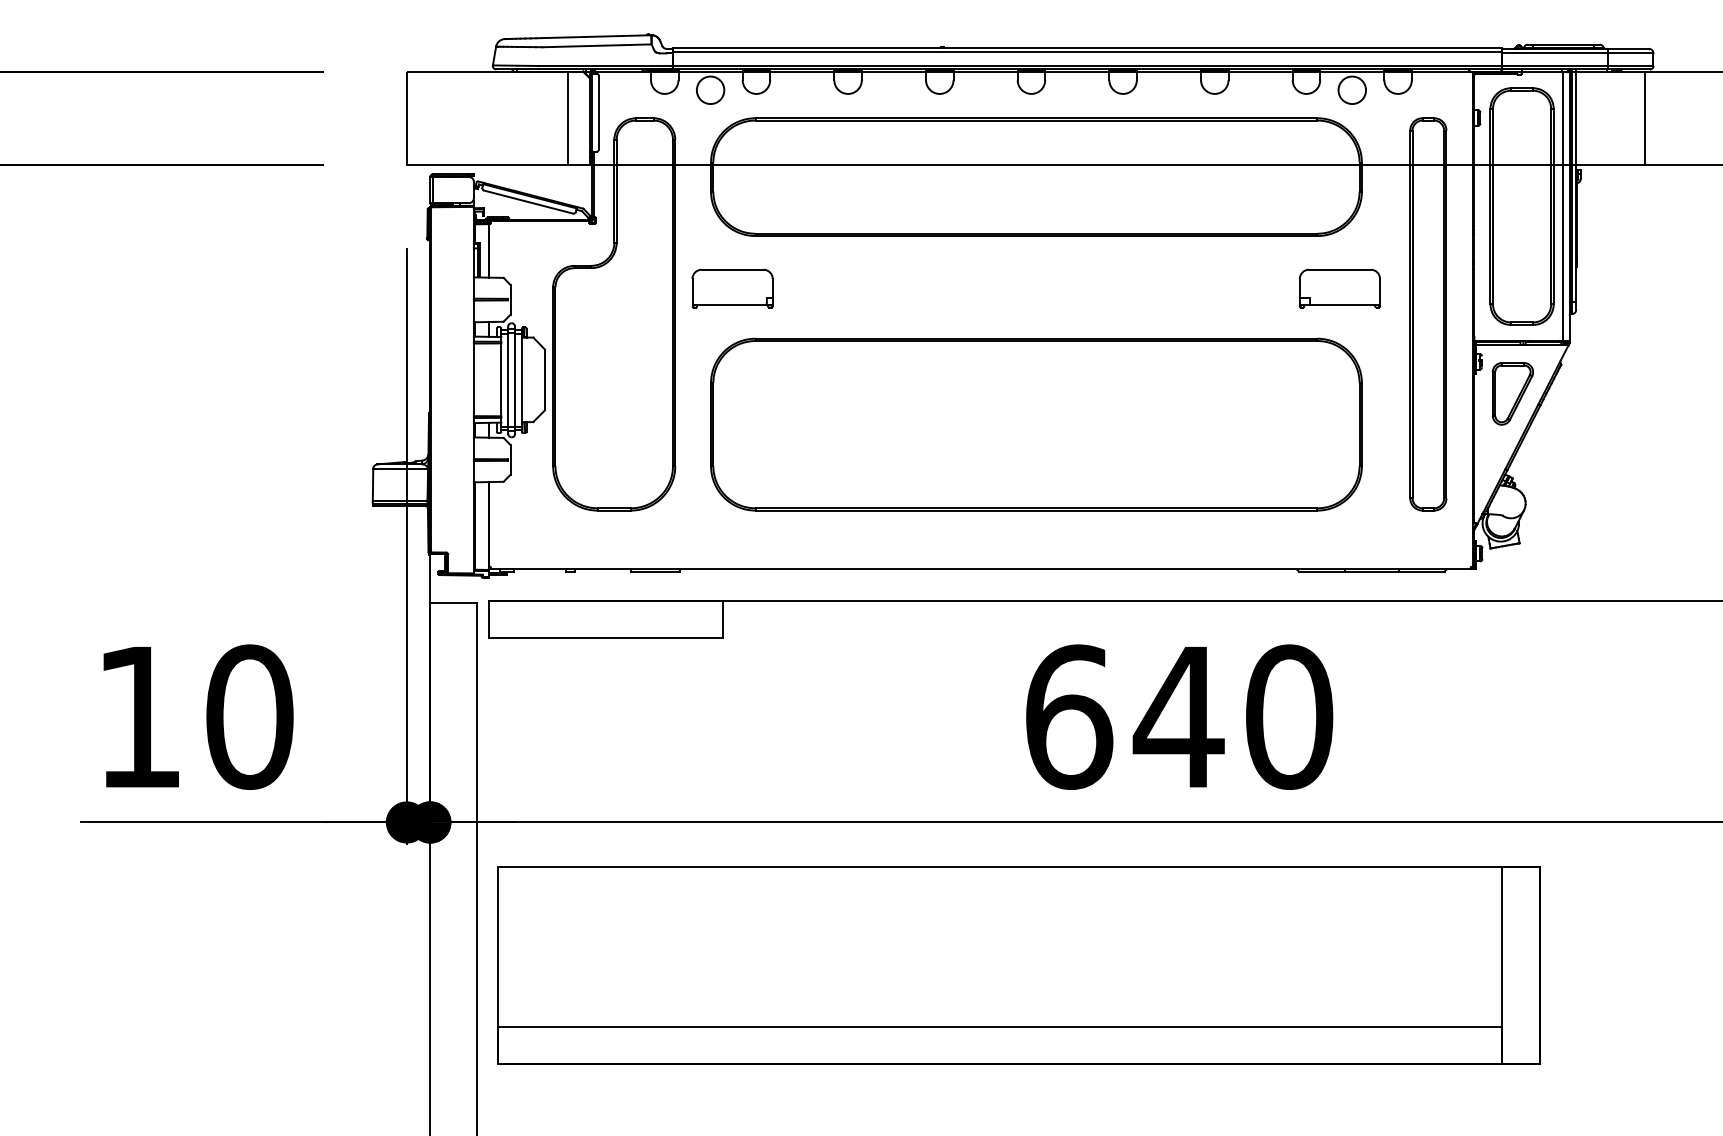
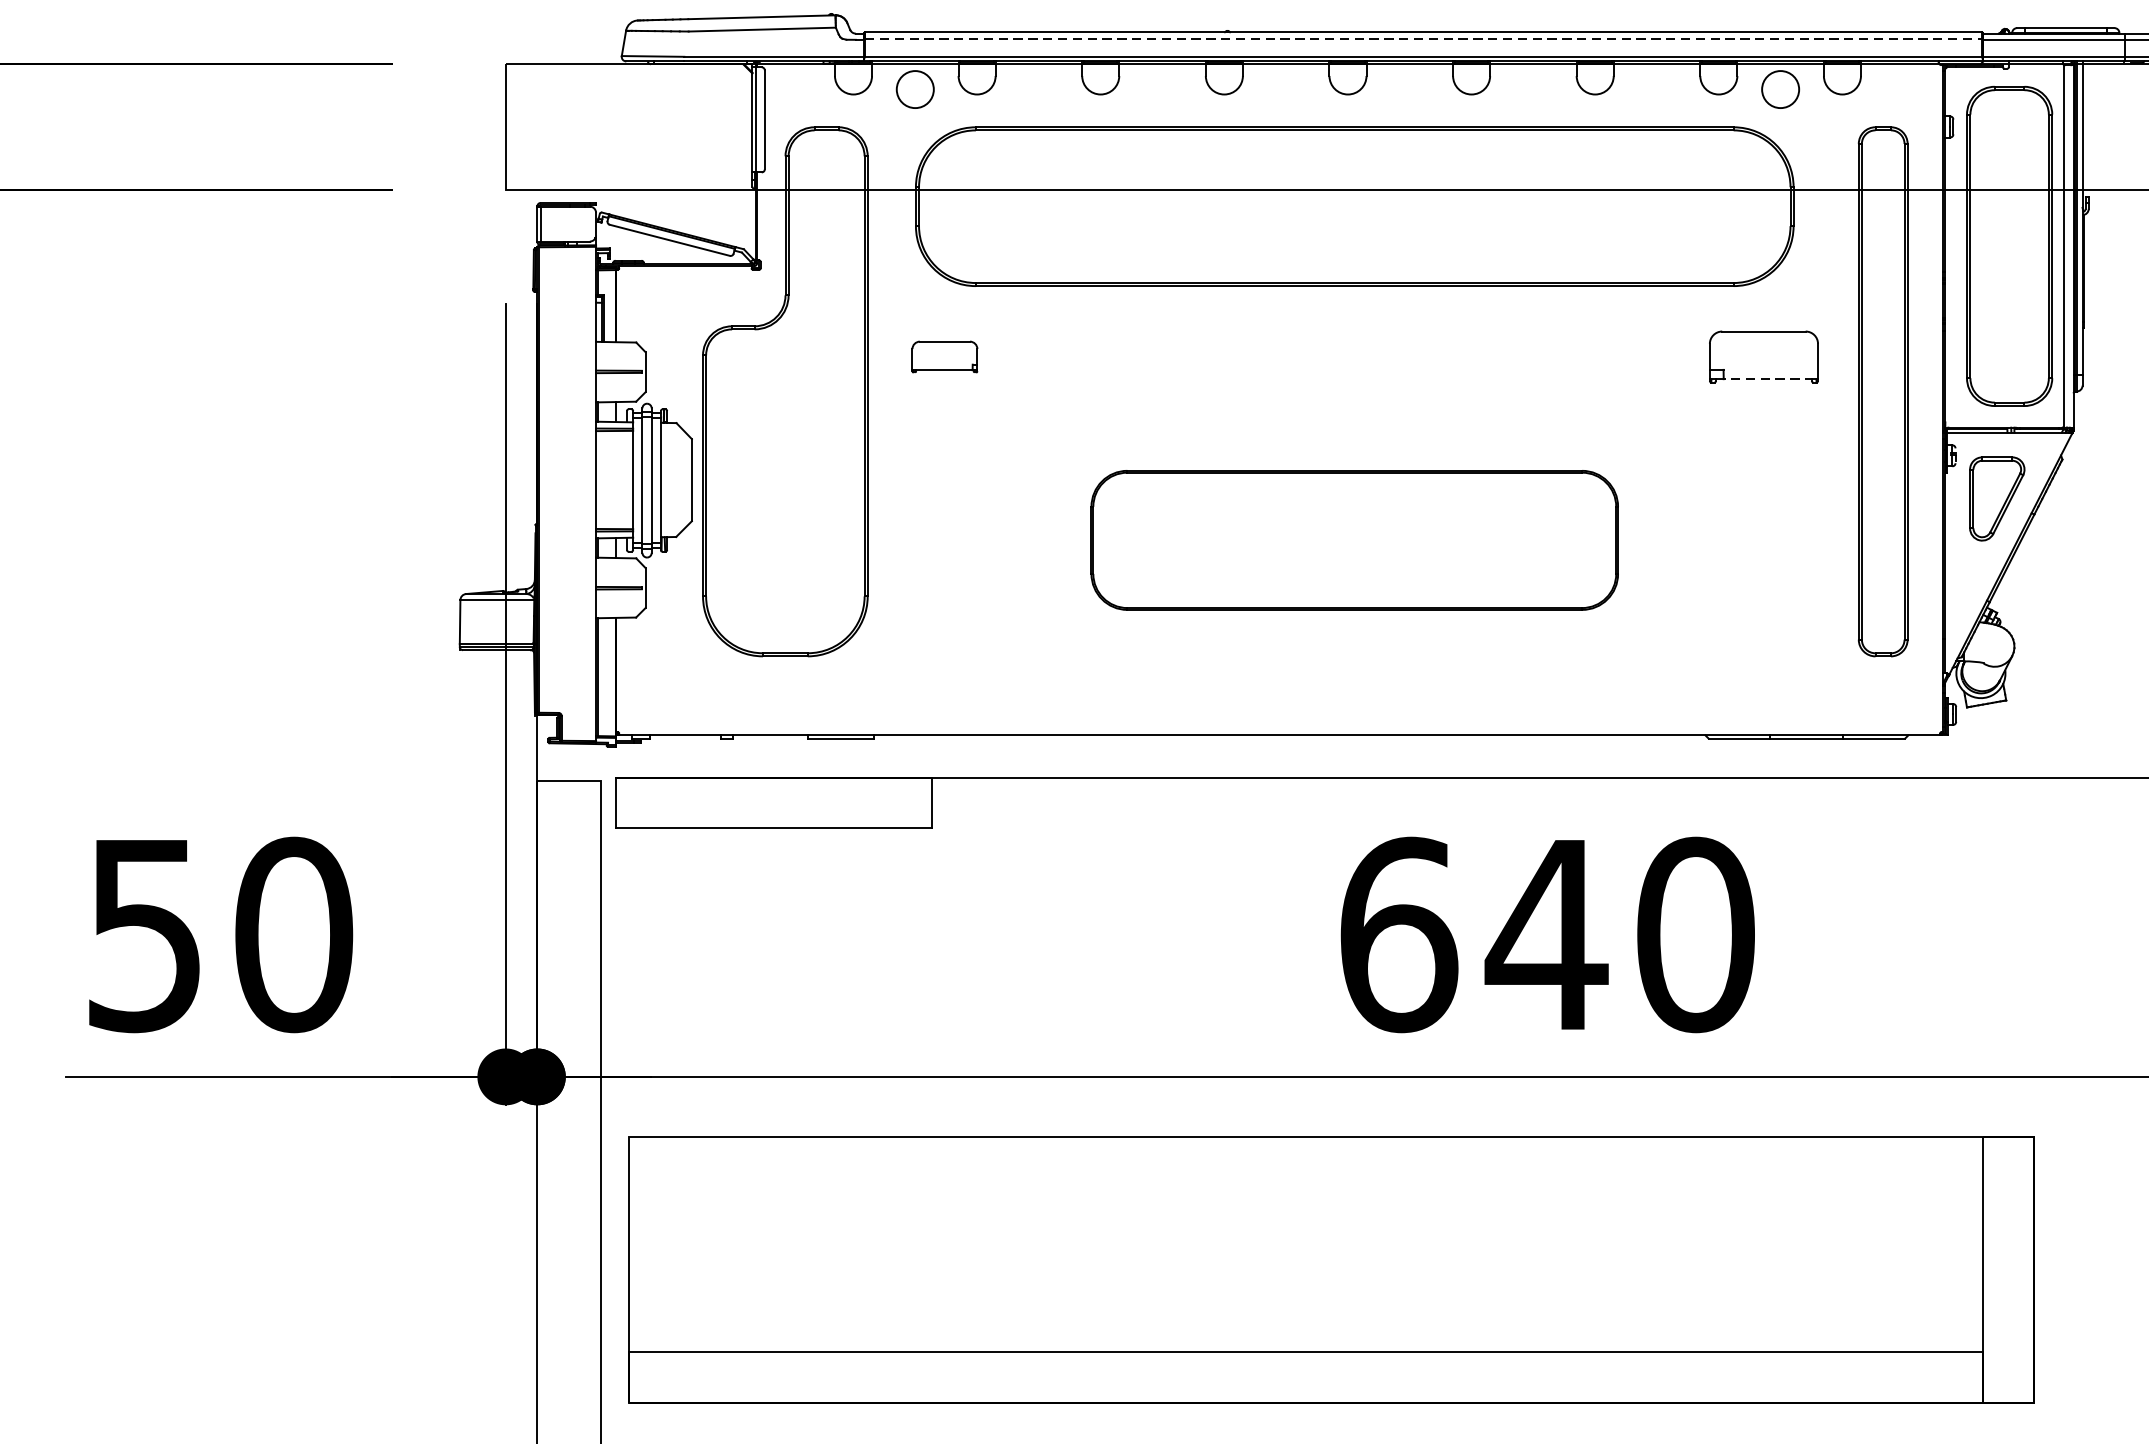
line: (1087, 52) -> (1423, 38), solid -> dashed
line: (568, 118) -> (723, 127), removed
part: (732, 288) -> (944, 356), size x0.6
line: (1339, 305) -> (1763, 379), solid -> dashed
part: (1036, 424) -> (1354, 540), size x0.6
text: (138, 717) -> (143, 935), 10 -> 50

